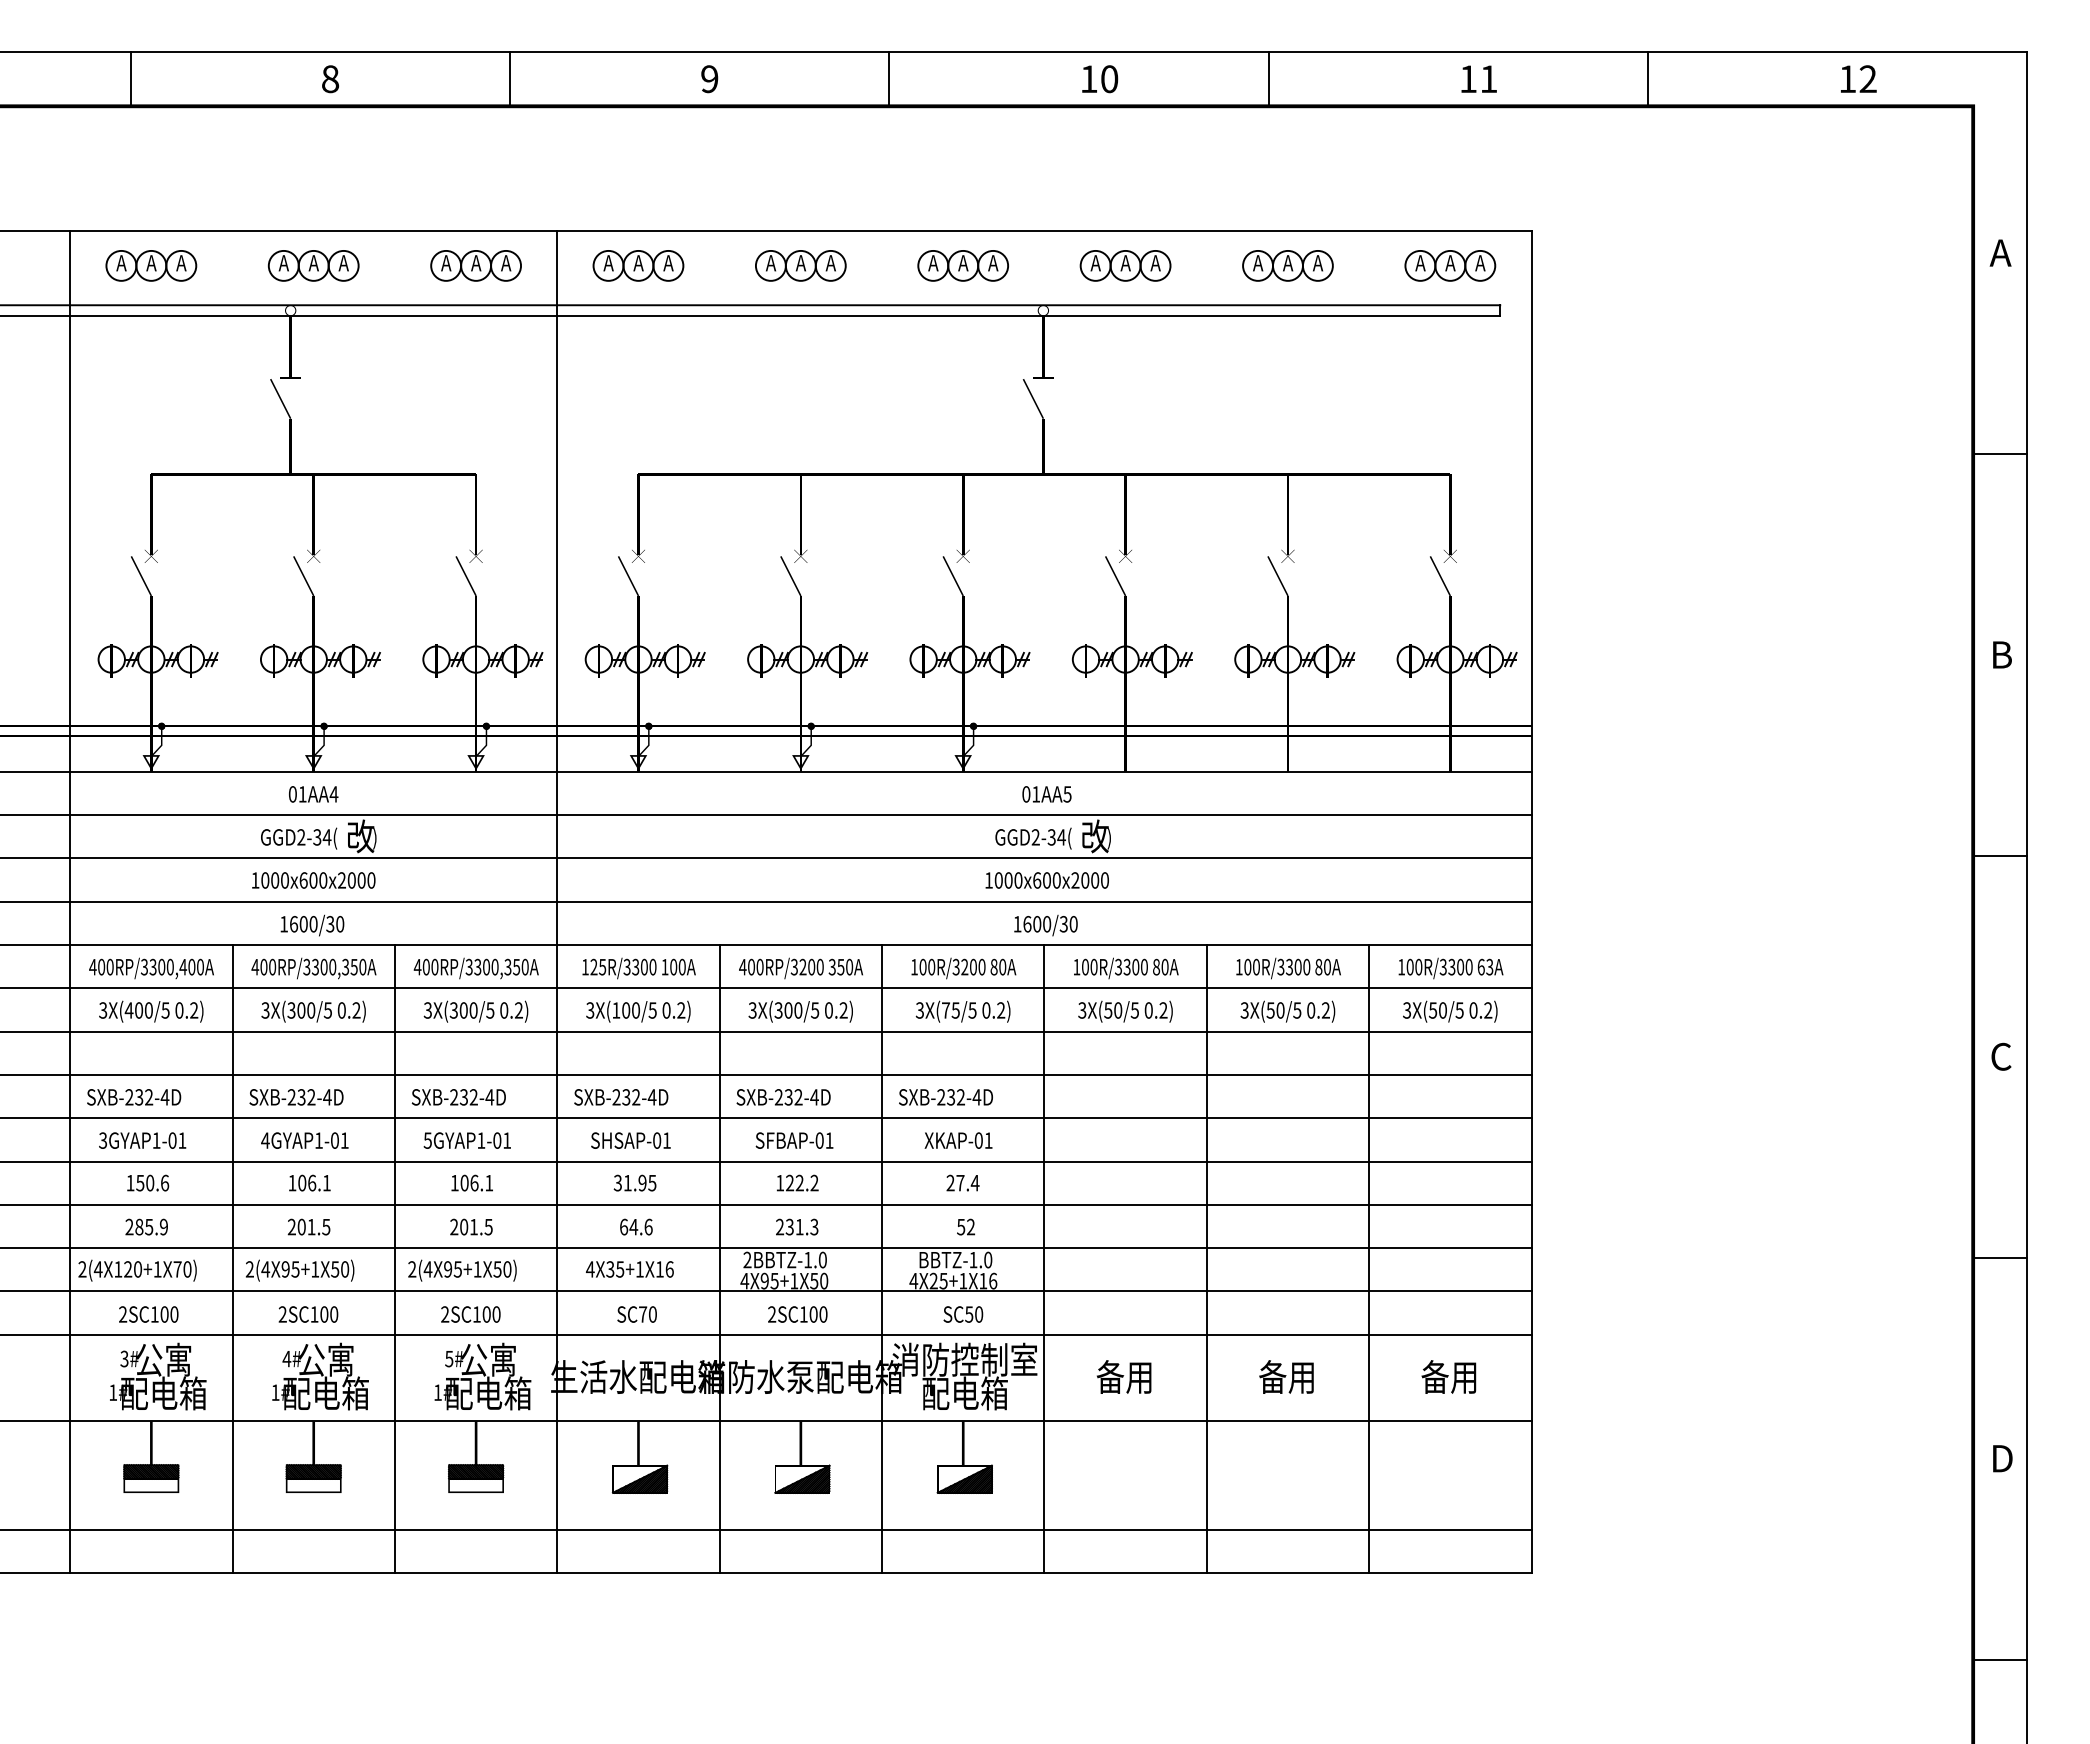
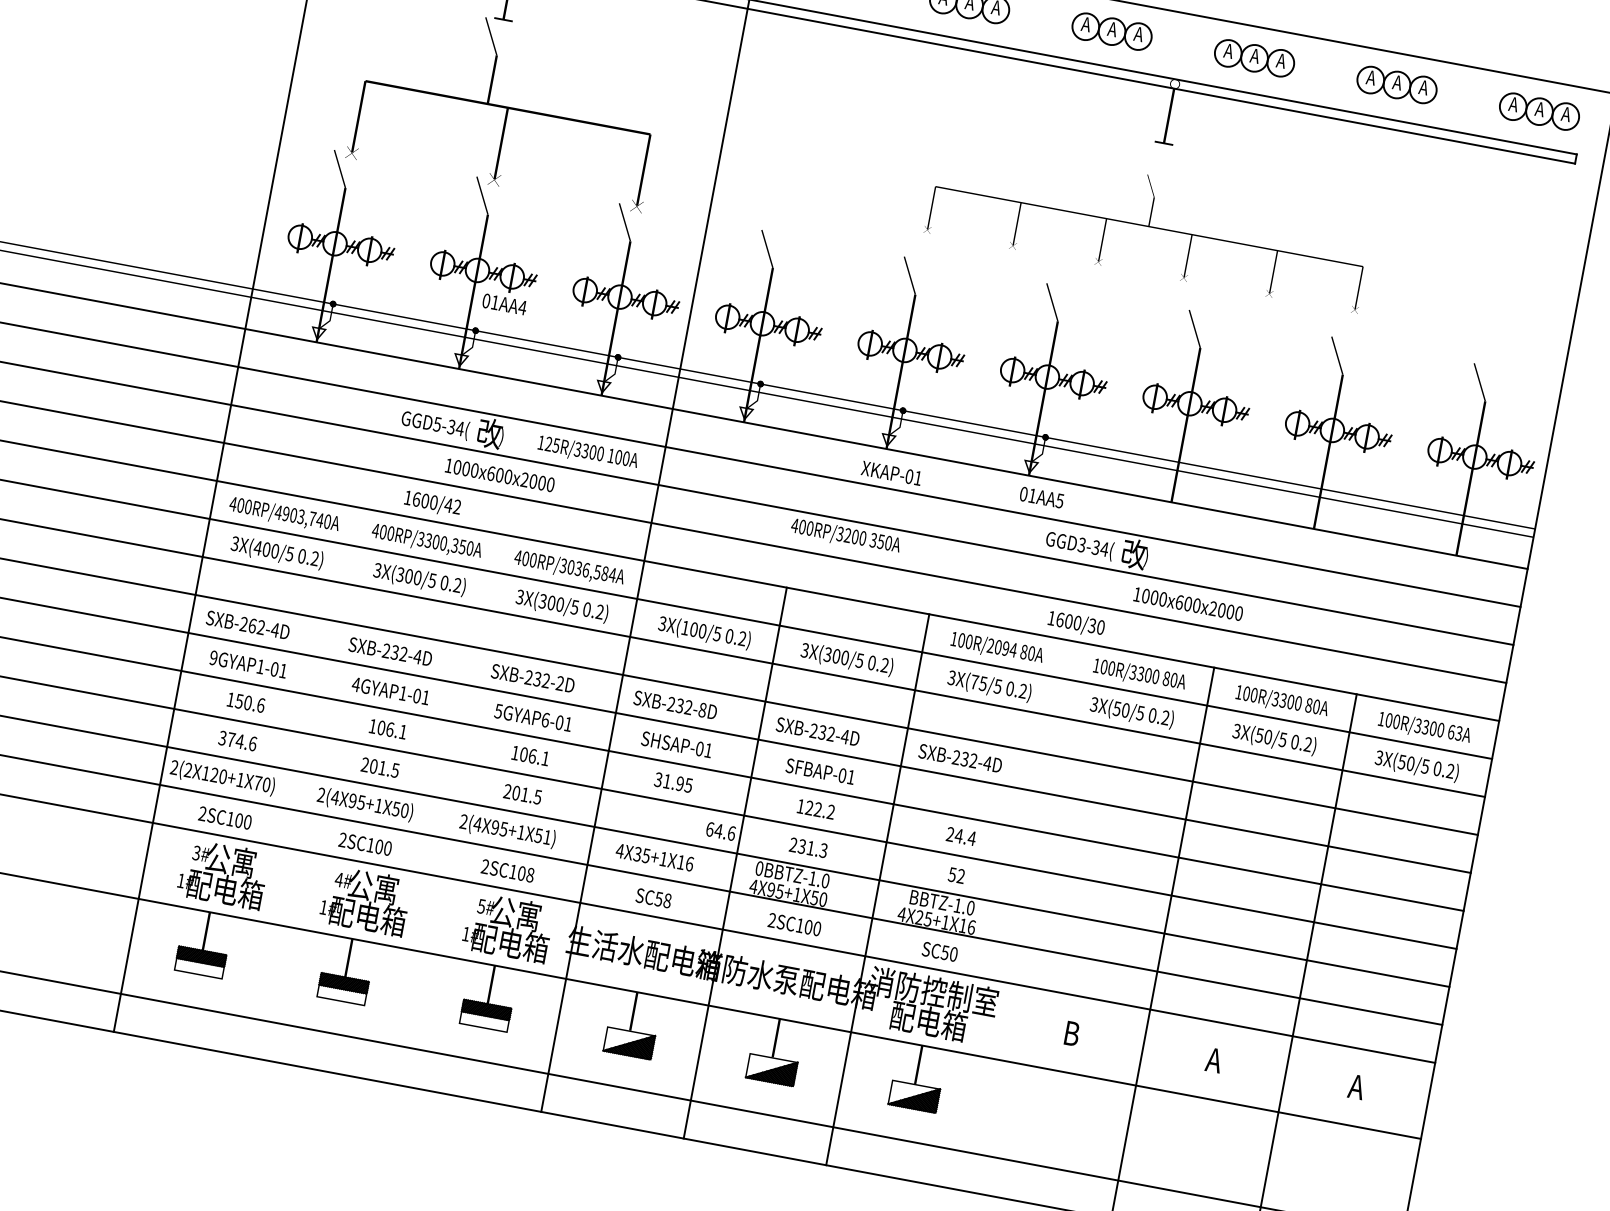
part: (1044, 470) -> (1149, 224), size x0.6
text: (313, 794) -> (504, 304), moved
text: (1046, 794) -> (1041, 497), moved
text: (301, 837) -> (437, 424), GGD2-34( -> GGD5-34(
text: (1035, 837) -> (1081, 545), GGD2-34( -> GGD3-34(
text: (313, 880) -> (499, 475), moved
text: (1046, 880) -> (1187, 604), moved
text: (334, 923) -> (452, 505), 1600/30 -> 1600/42
text: (167, 966) -> (298, 515), 400RP/3300,400A -> 400RP/4903,740A
text: (501, 966) -> (591, 570), 400RP/3300,350A -> 400RP/3036,584A
text: (968, 966) -> (1001, 647), 100R/3200 -> 100R/2094
text: (638, 968) -> (587, 452), moved
text: (800, 968) -> (845, 536), moved
text: (139, 1097) -> (252, 626), SXB-232-4D -> SXB-262-4D
text: (489, 1097) -> (559, 683), SXB-232-4D -> SXB-232-2D
text: (651, 1097) -> (701, 710), SXB-232-4D -> SXB-232-8D
text: (103, 1140) -> (214, 657), 3GYAP1-01 -> 9GYAP1-01
text: (481, 1140) -> (545, 720), 5GYAP1-01 -> 5GYAP6-01
text: (958, 1140) -> (891, 473), moved
text: (960, 1183) -> (959, 836), 27.4 -> 24.4
text: (146, 1226) -> (237, 740), 285.9 -> 374.6
text: (636, 1226) -> (721, 830), moved
line: (232, 1258) -> (307, 782), removed
line: (394, 1258) -> (450, 809), removed
line: (1044, 1258) -> (1020, 916), removed
text: (747, 1259) -> (759, 868), 2BBTZ-1.0 -> 0BBTZ-1.0
text: (97, 1269) -> (187, 770), 2(4X120+1X70) -> 2(2X120+1X70)
text: (507, 1269) -> (547, 837), 2(4X95+1X50) -> 2(4X95+1X51)
text: (496, 1314) -> (530, 875), 2SC100 -> 2SC108
text: (647, 1314) -> (662, 899), SC70 -> SC58
text: (1123, 1376) -> (1070, 1032), 备用 -> B
text: (1286, 1376) -> (1213, 1059), 备用 -> A
text: (1448, 1376) -> (1355, 1085), 备用 -> A

